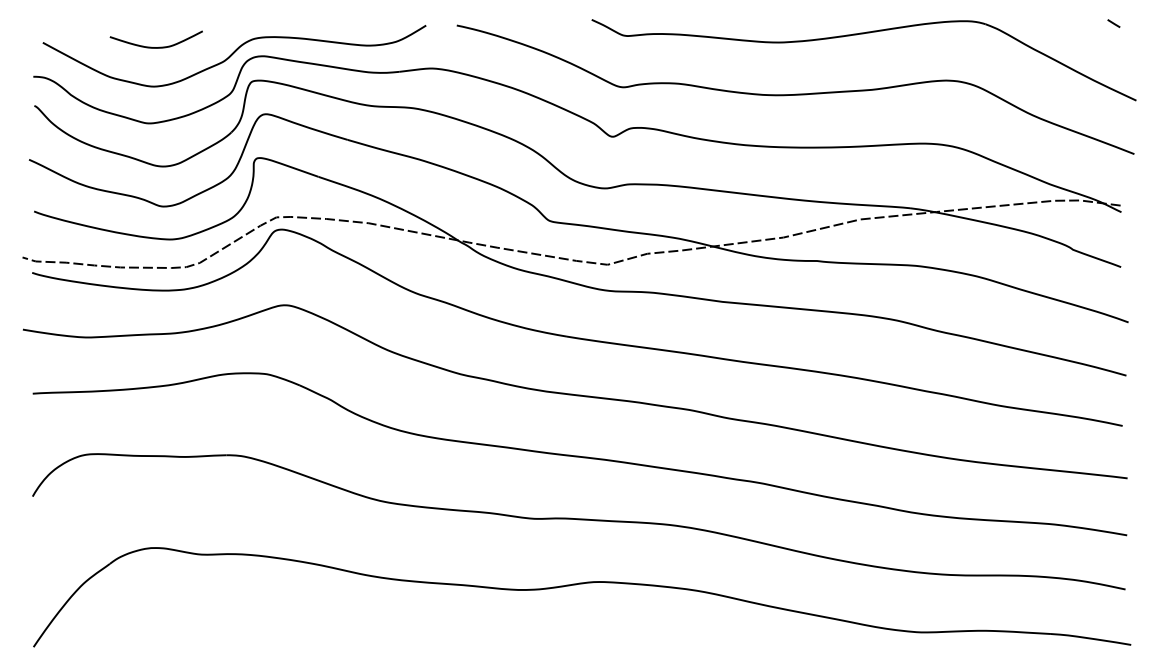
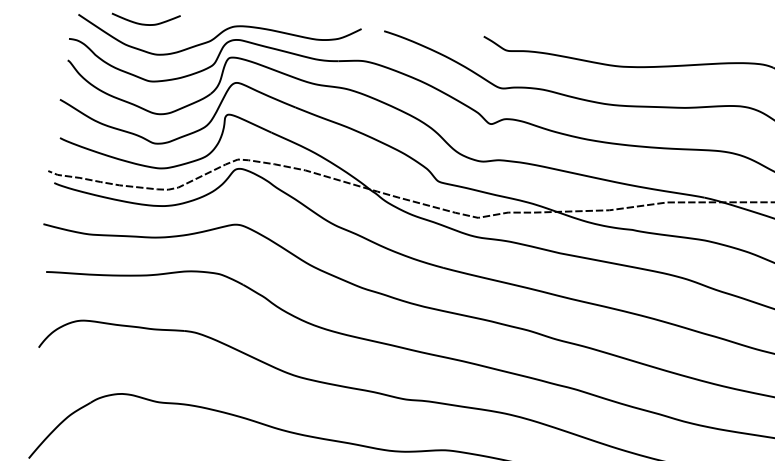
curve: (155, 47) -> (144, 24), moved

